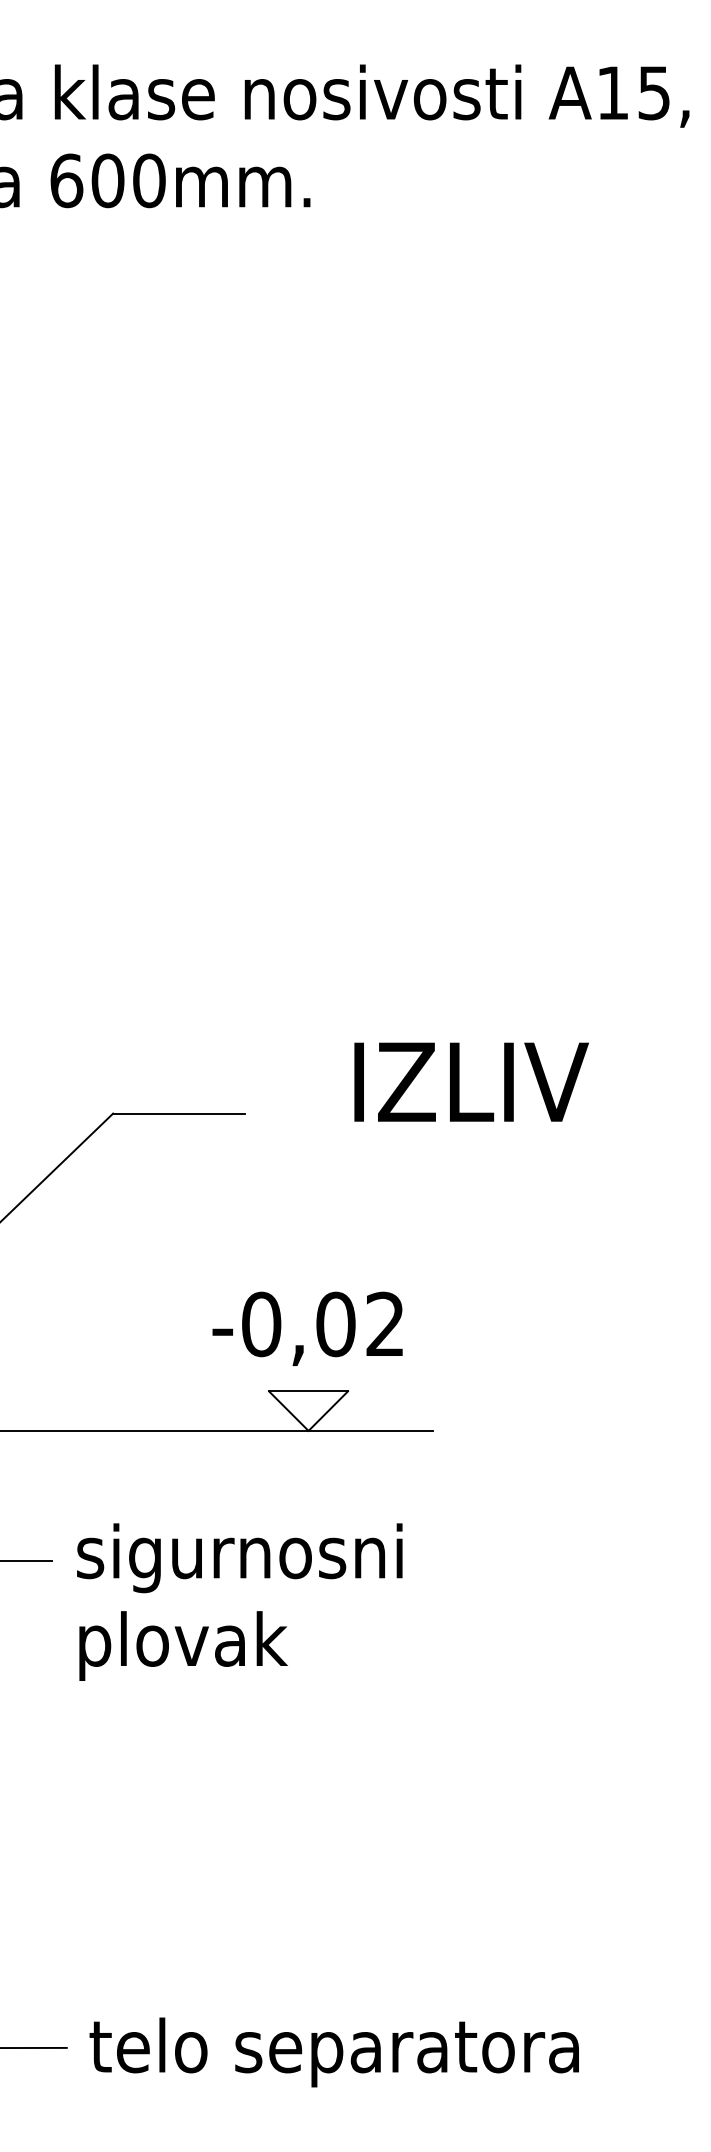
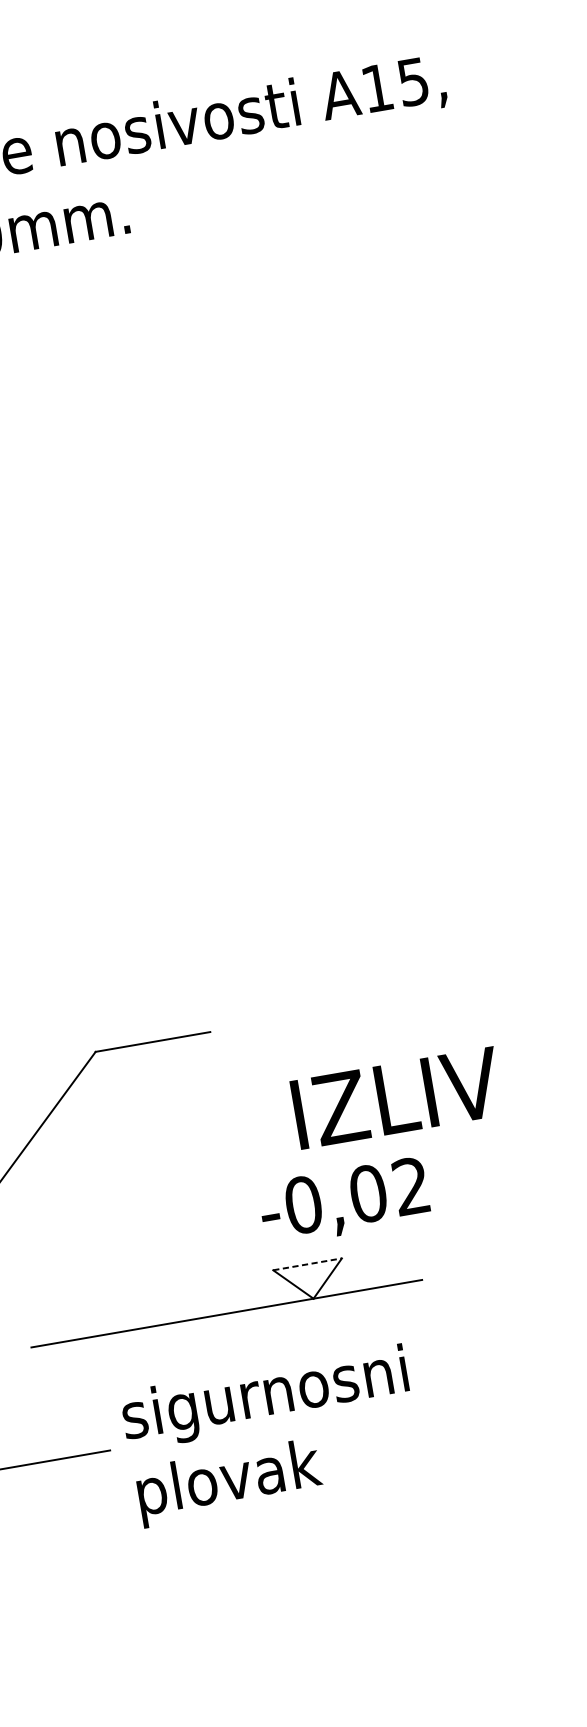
text: (471, 1081) -> (397, 1097), moved
text: (307, 1328) -> (344, 1201), moved
line: (309, 1391) -> (308, 1264), solid -> dashed
text: (239, 1601) -> (271, 1435), moved

